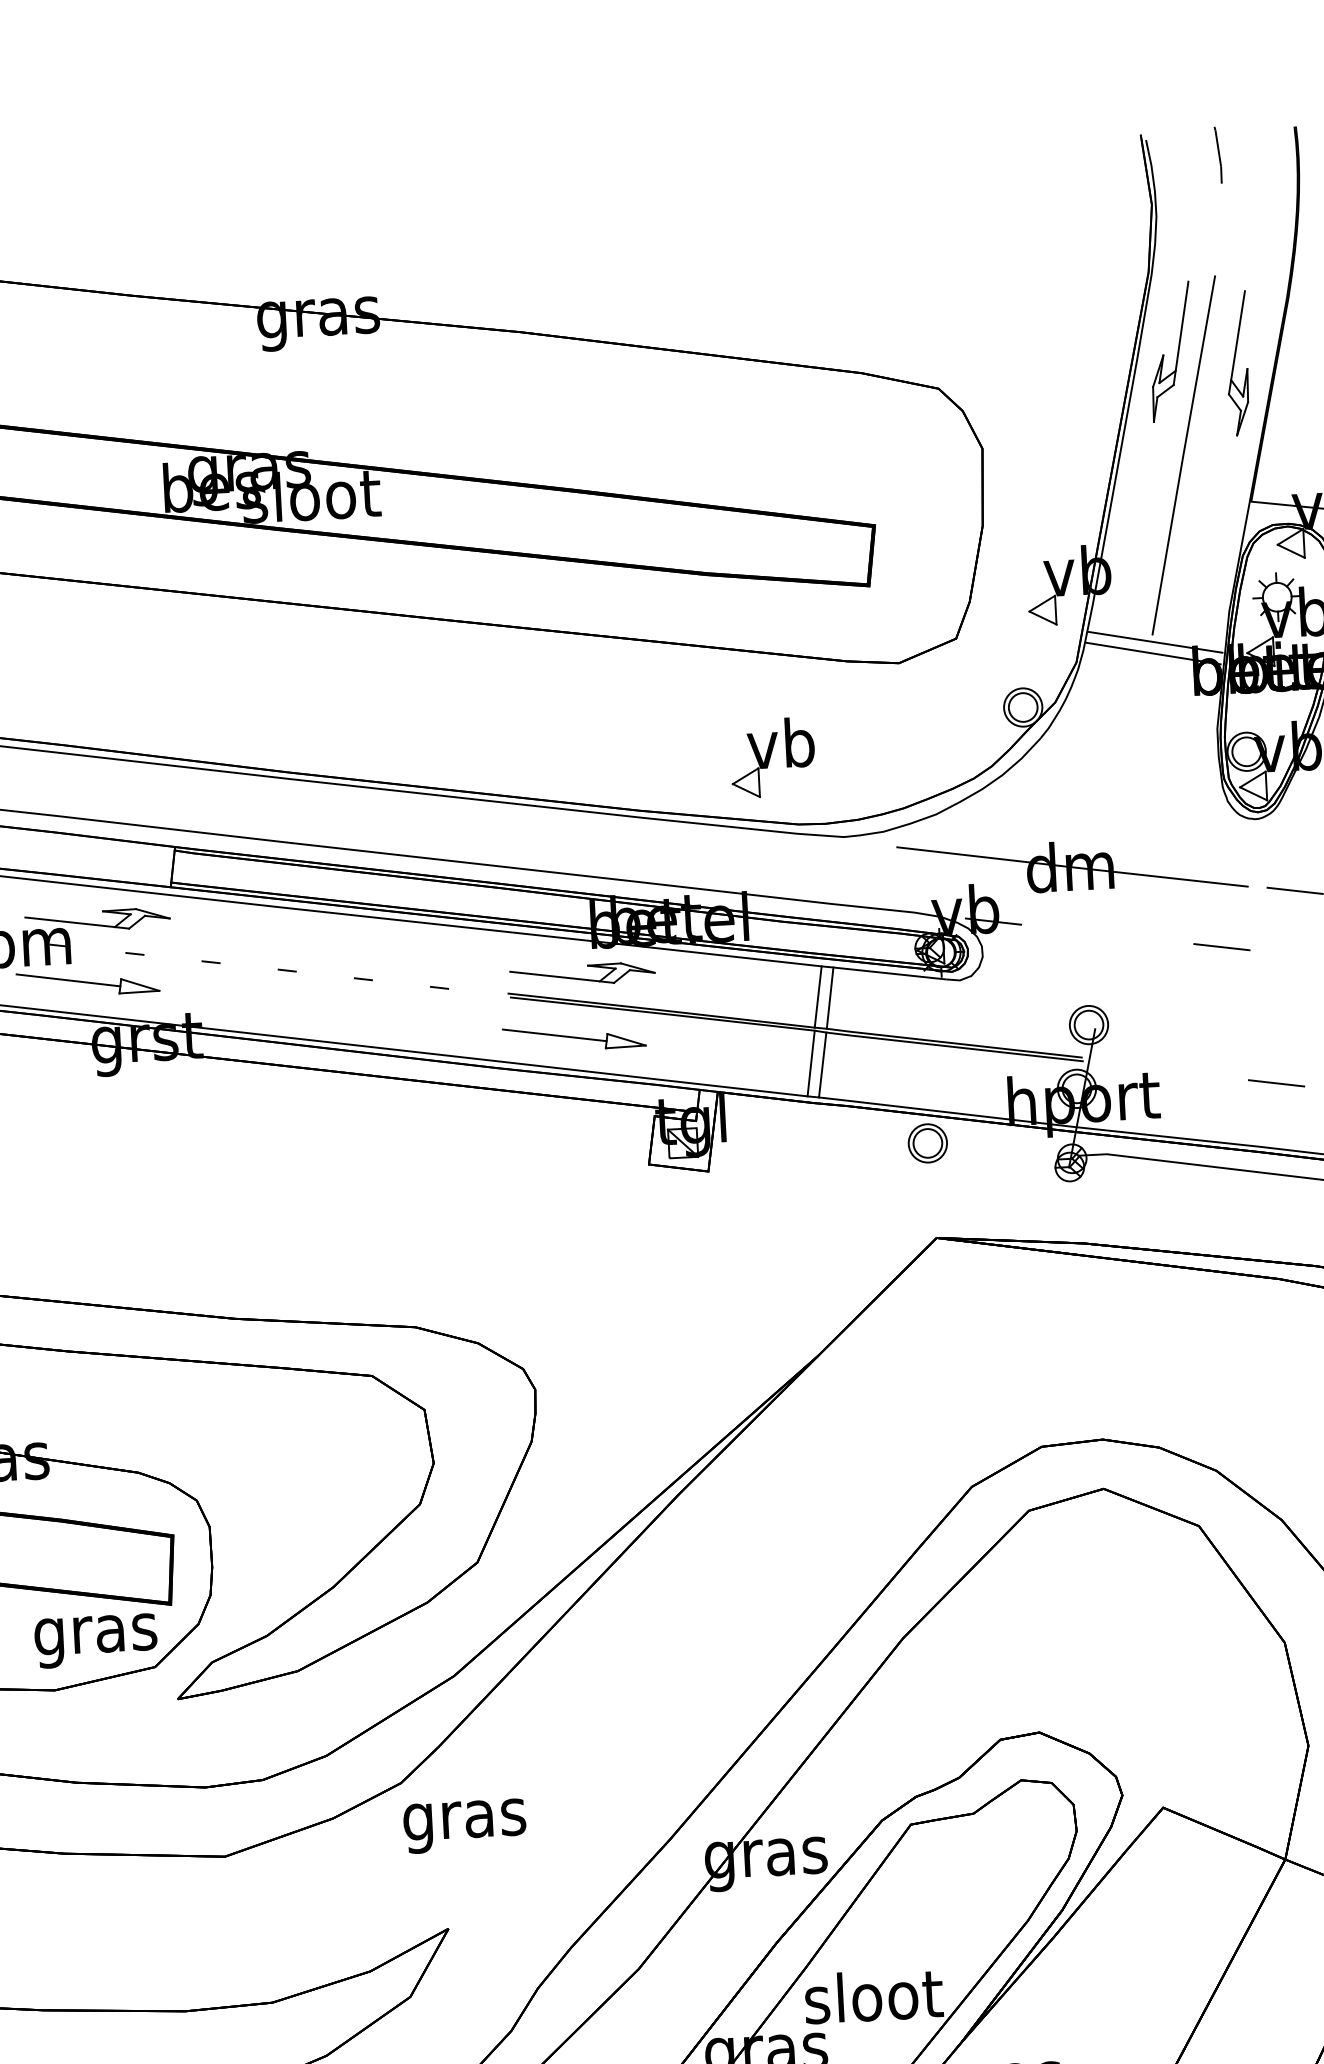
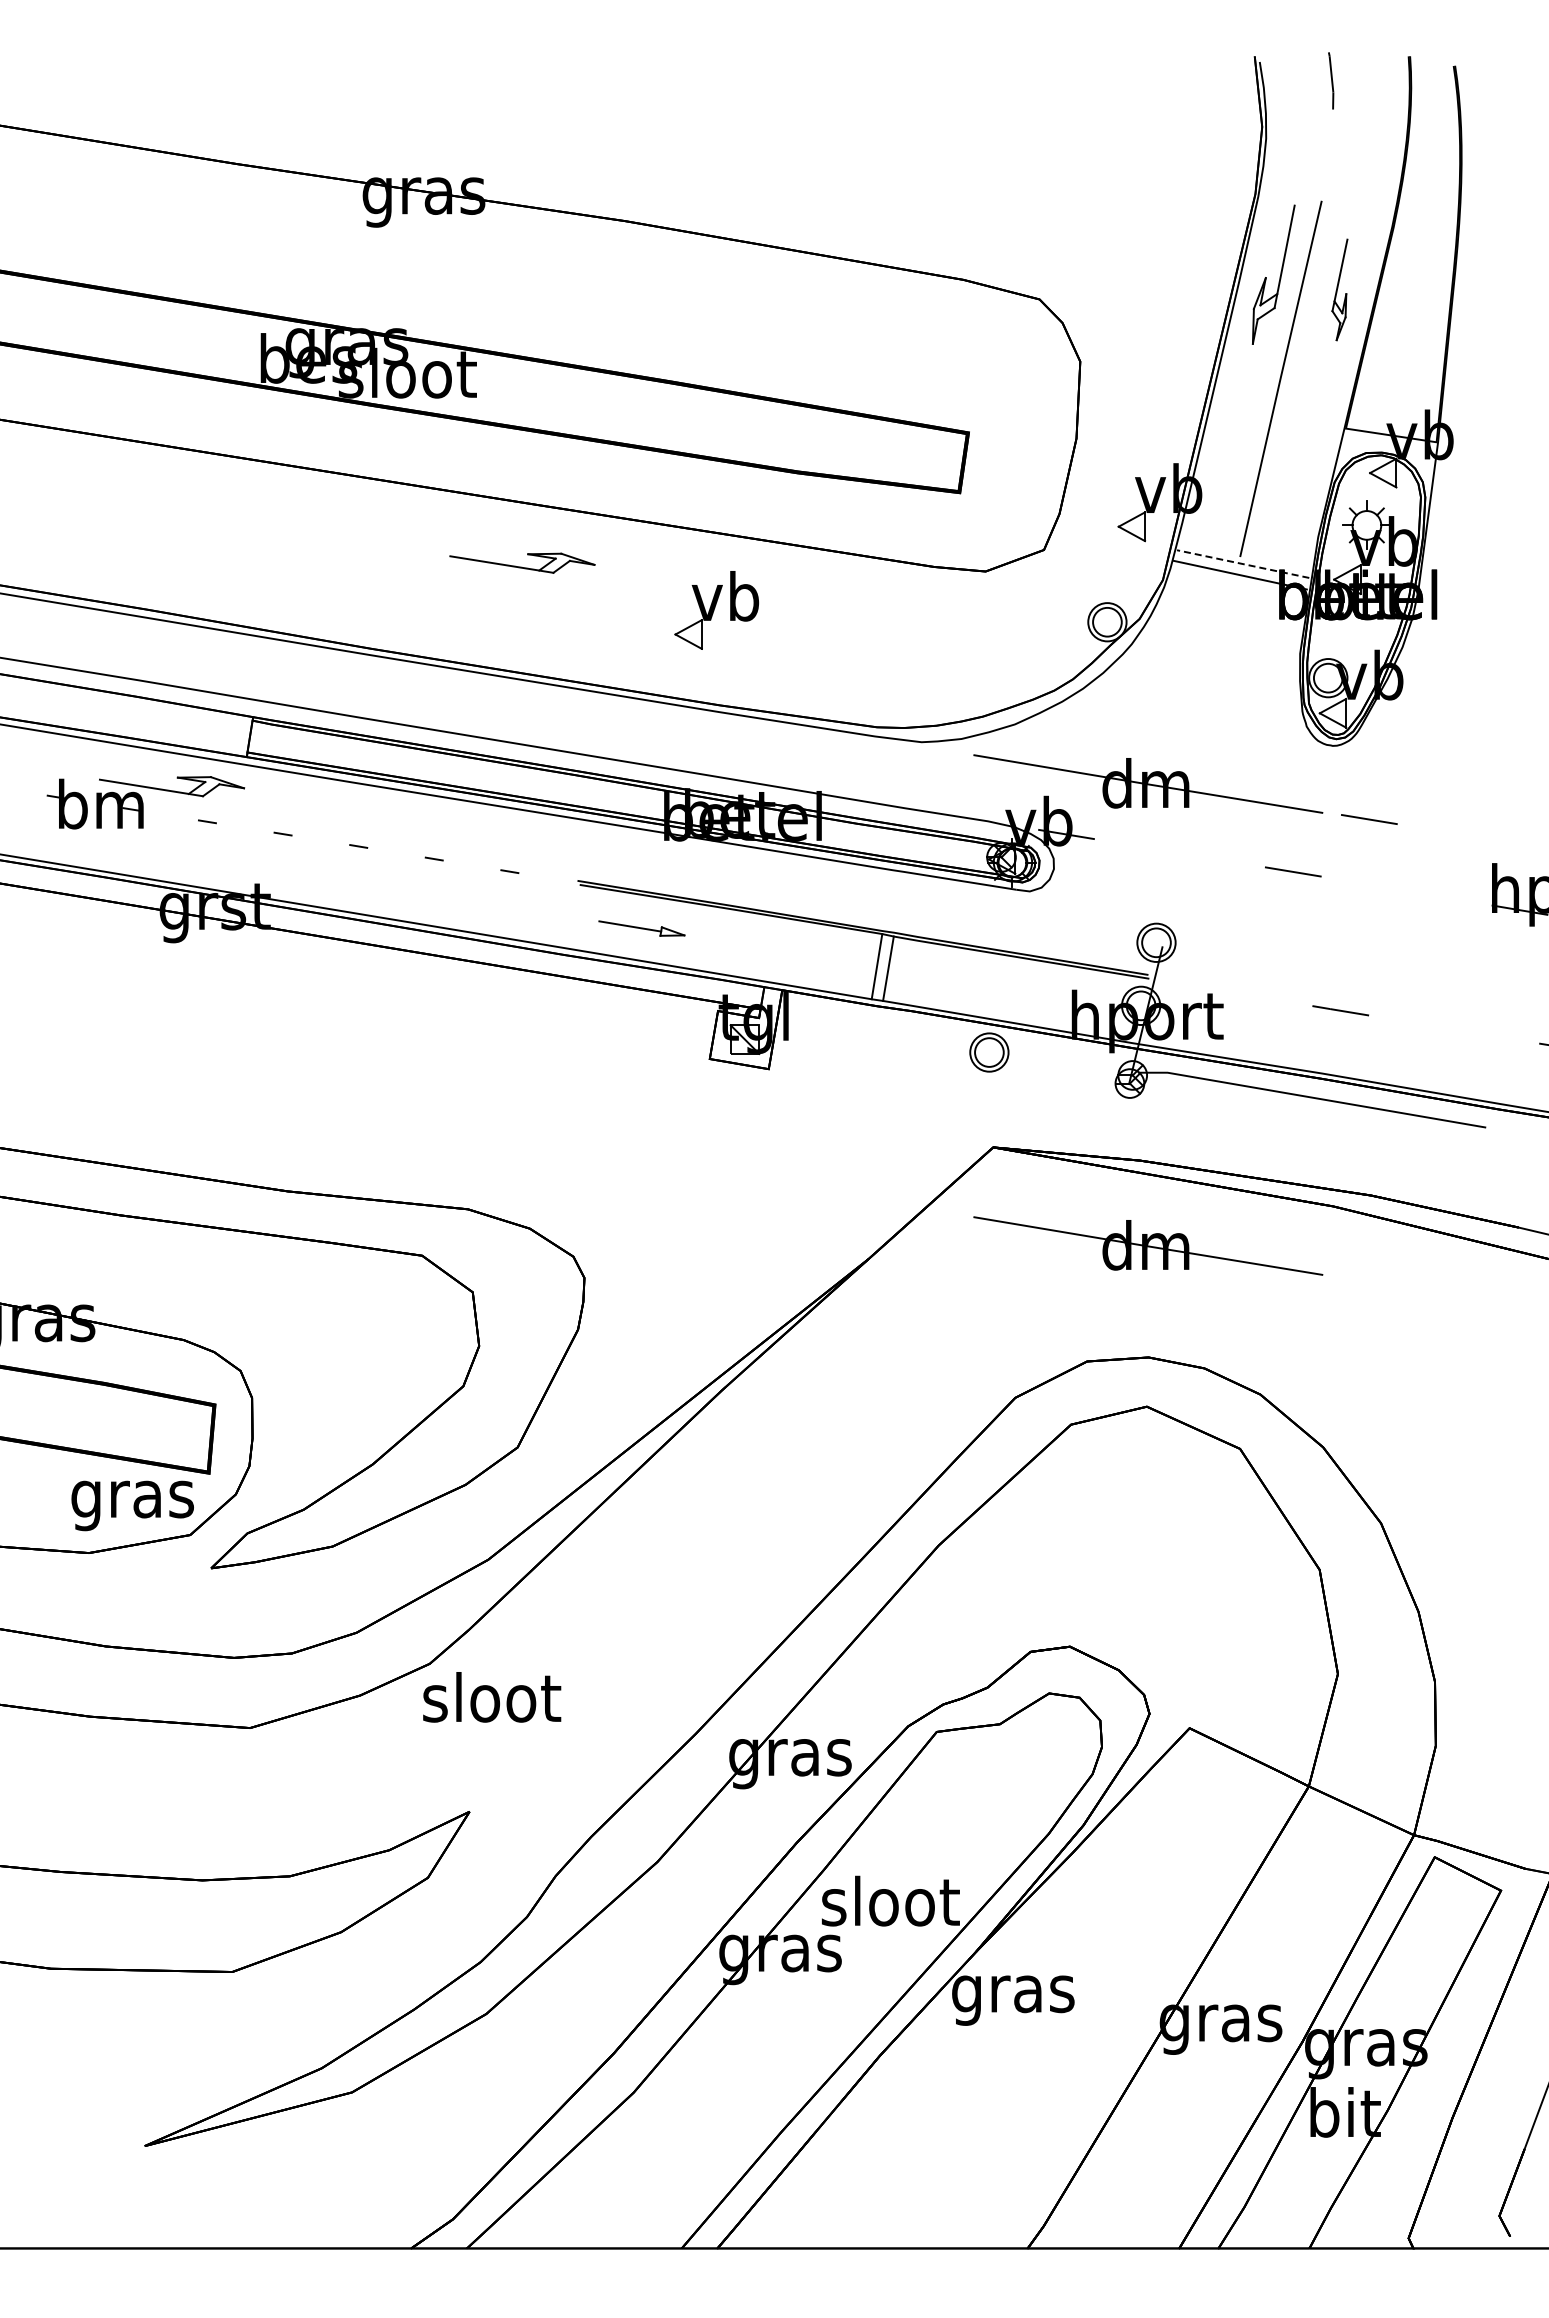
part: (1237, 363) -> (1339, 289), size x0.7
line: (1156, 642) -> (1243, 564), solid -> dashed
part: (772, 757) -> (716, 610), moved
part: (582, 974) -> (522, 562), moved
part: (87, 983) -> (158, 848), removed
line: (818, 996) -> (887, 900), removed
line: (830, 997) -> (899, 901), removed
part: (573, 1037) -> (641, 928), size x0.6
part: (1096, 1327) -> (1148, 1245), added
text: (465, 1819) -> (492, 1703), gras -> sloot

